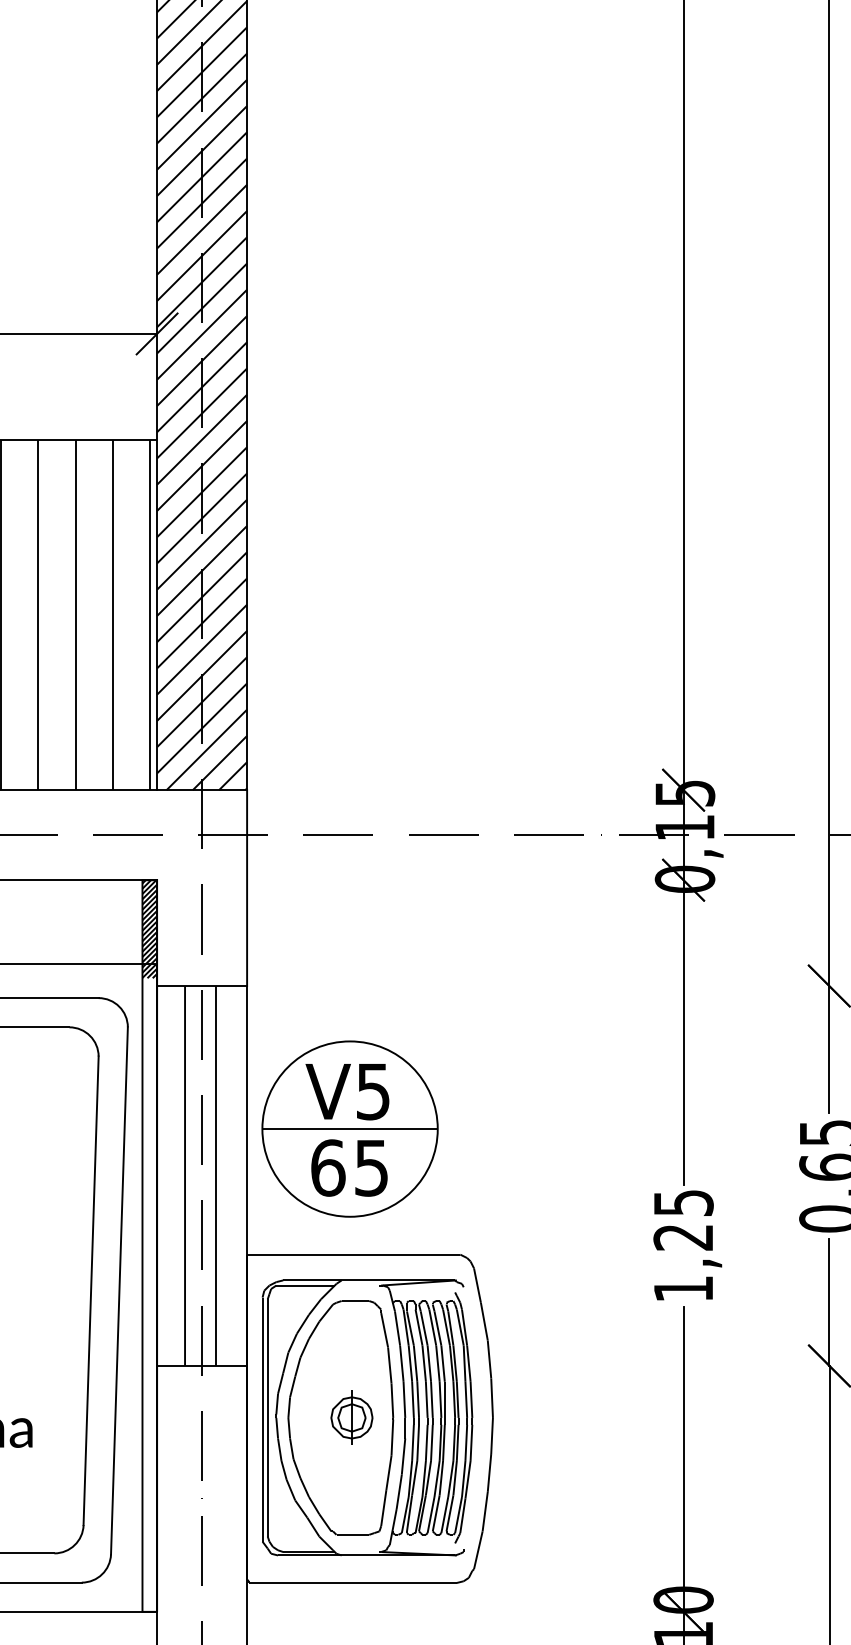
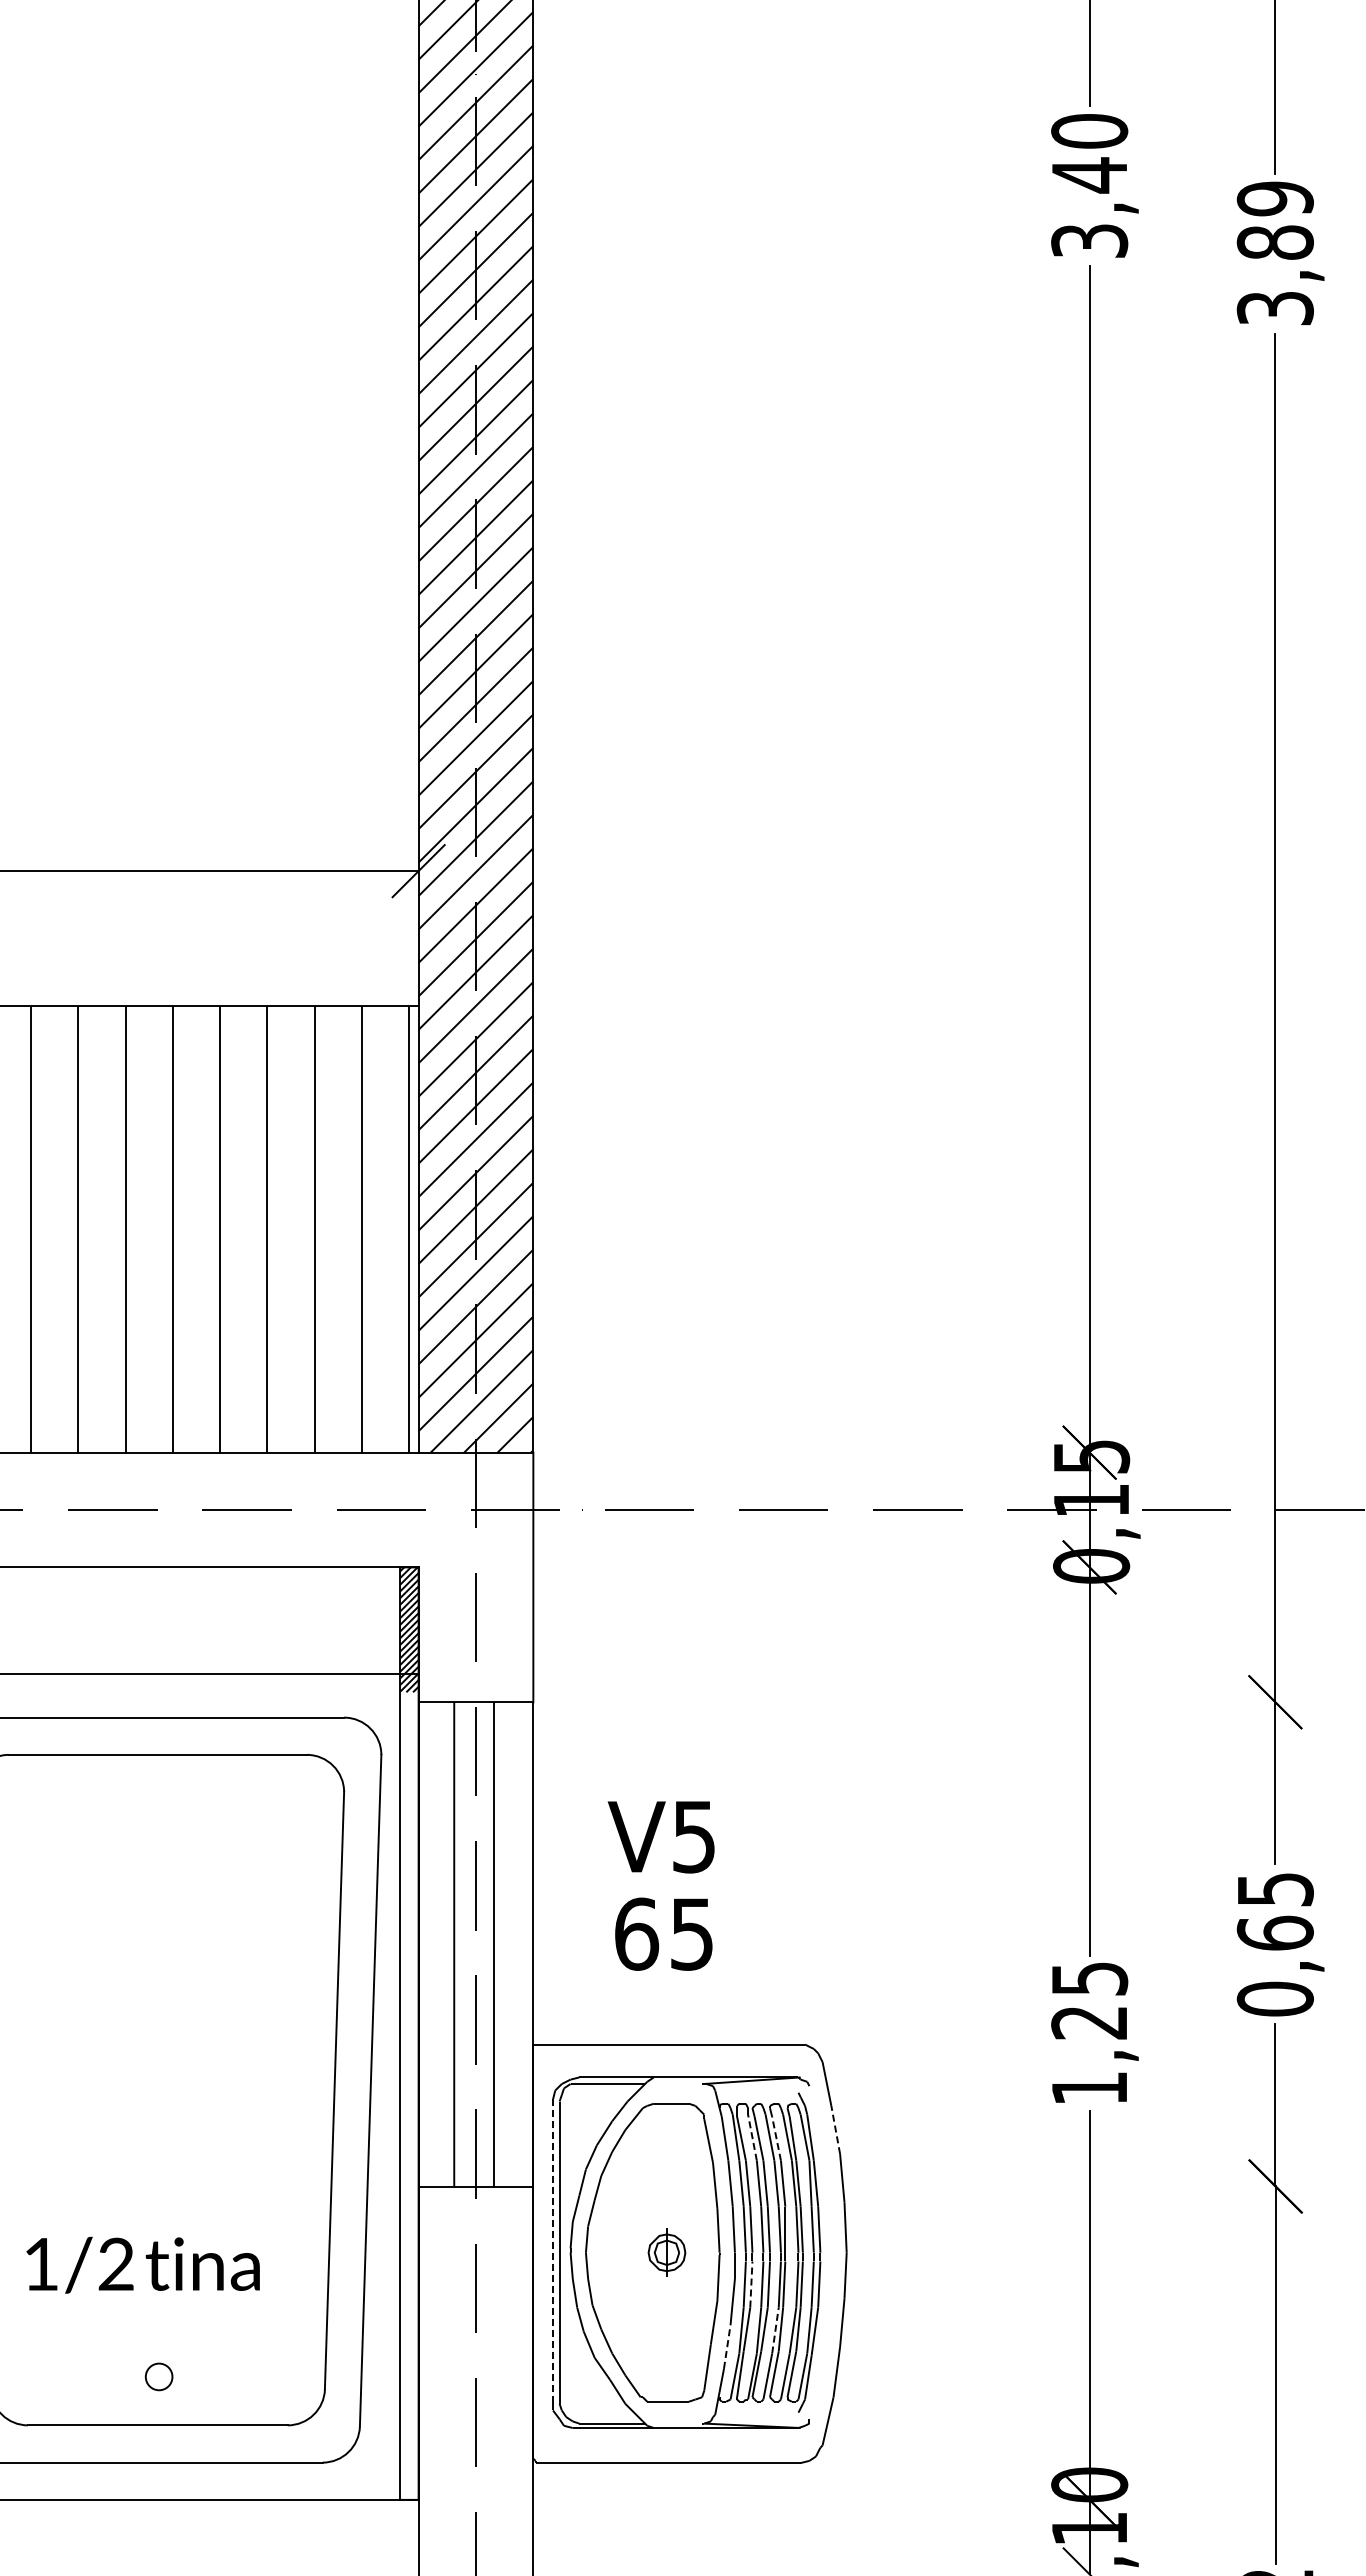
part: (350, 1129) -> (664, 1884), removed
line: (484, 1321) -> (835, 2129), solid -> dashed
line: (419, 1327) -> (752, 2137), solid -> dashed
line: (437, 1328) -> (776, 2138), solid -> dashed
line: (262, 1416) -> (553, 2250), solid -> dashed
part: (351, 1417) -> (666, 2252), size x0.7
line: (418, 1442) -> (751, 2283), solid -> dashed
line: (437, 1478) -> (775, 2330), solid -> dashed
line: (399, 1491) -> (727, 2346), solid -> dashed

